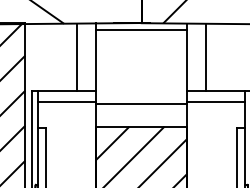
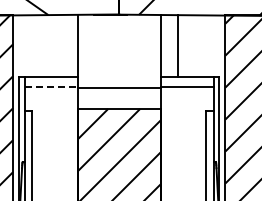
line: (141, 29) -> (119, 20), removed
line: (77, 57) -> (60, 45), removed
line: (67, 101) -> (51, 86), solid -> dashed

